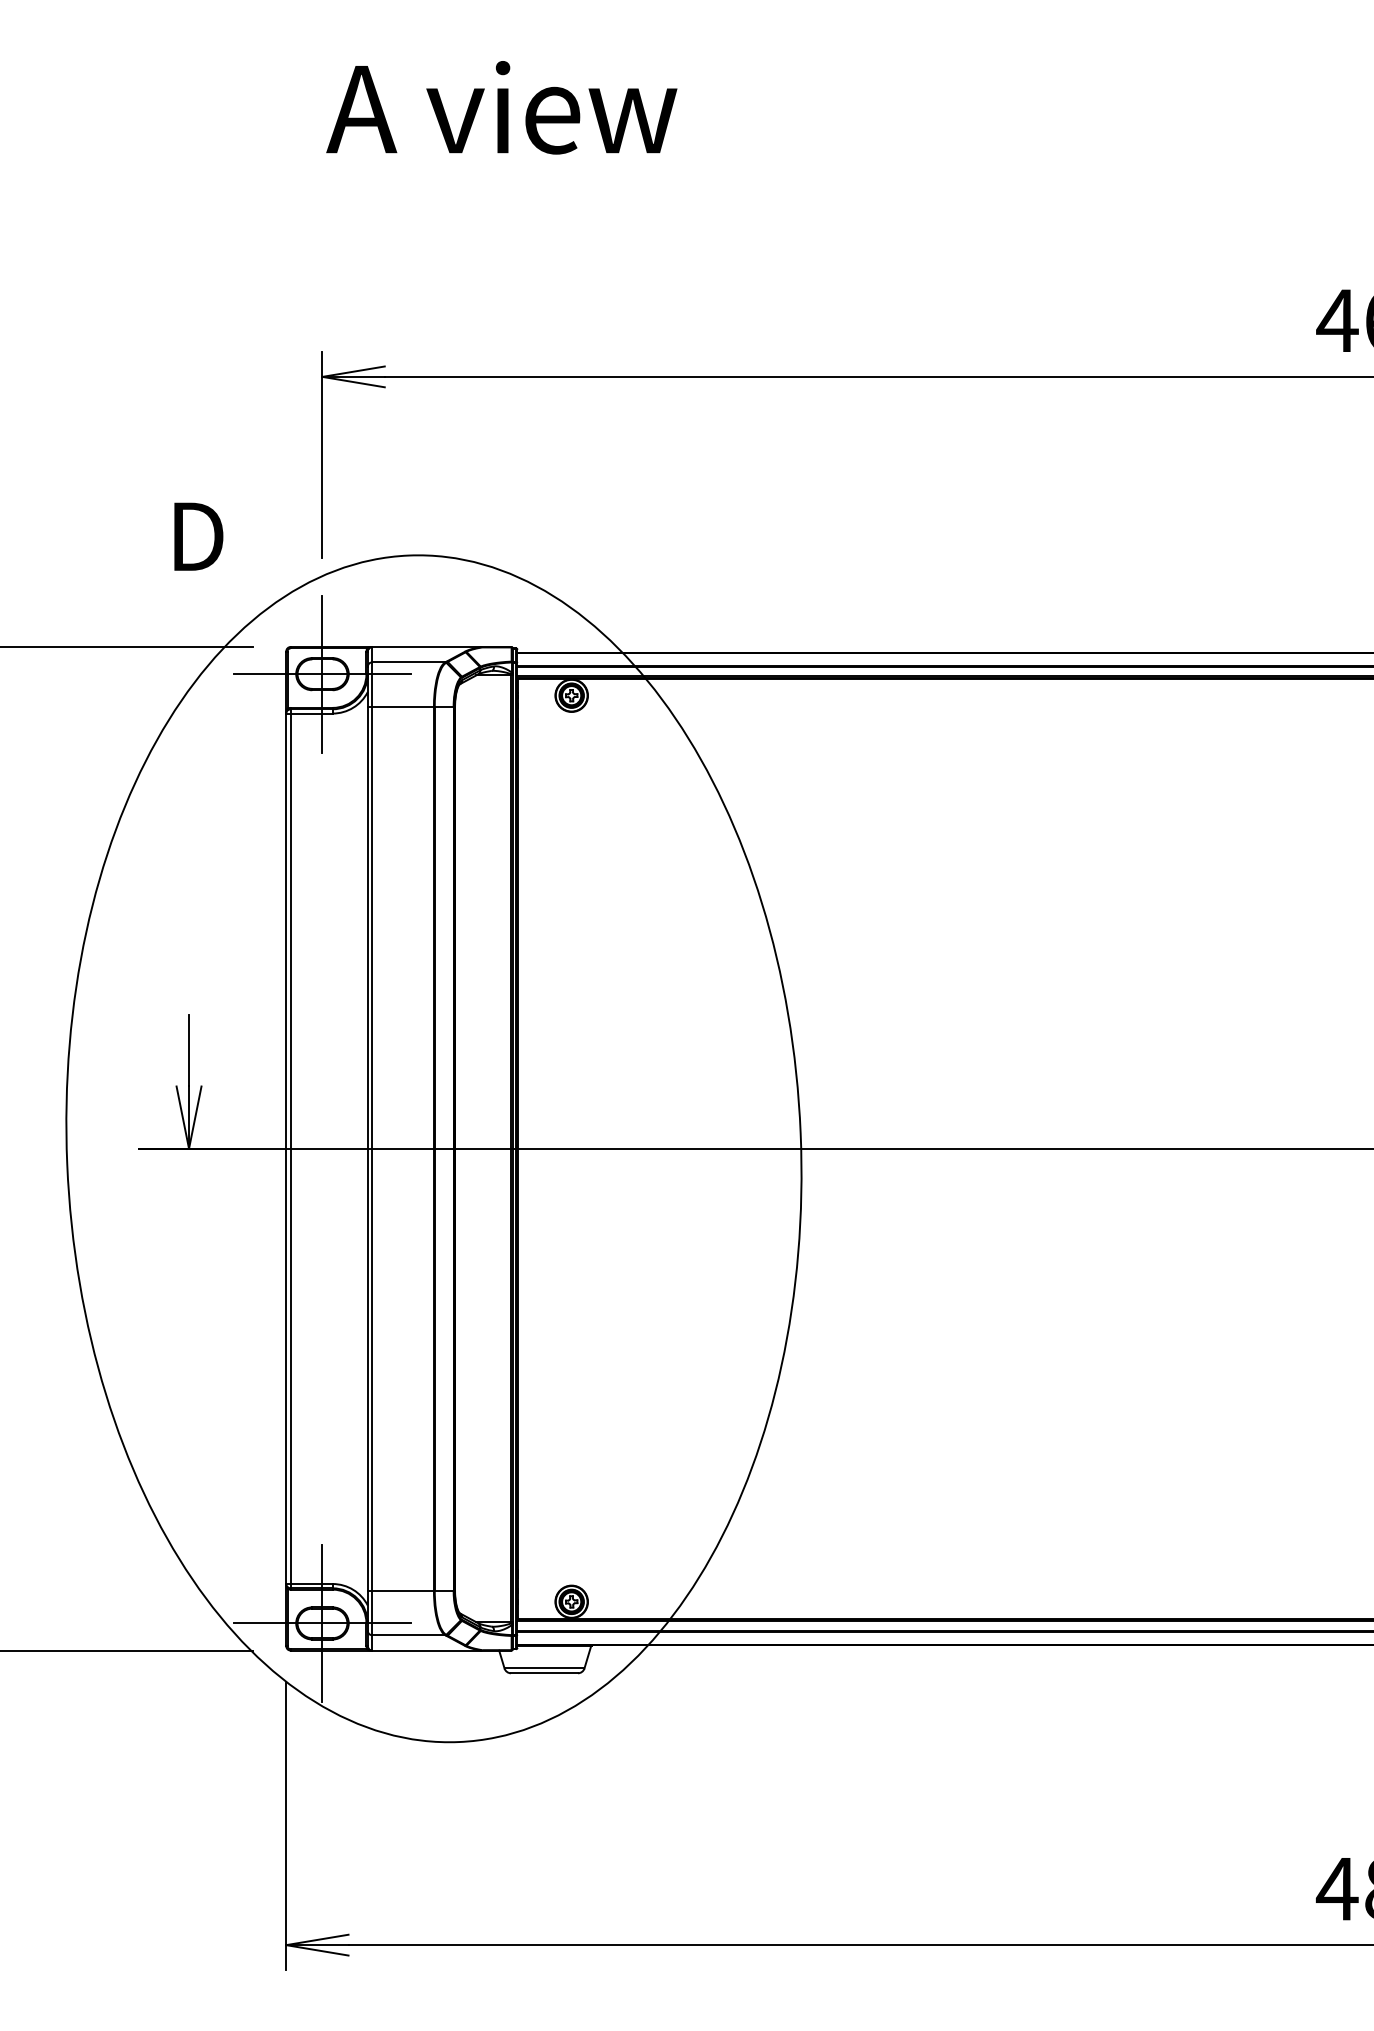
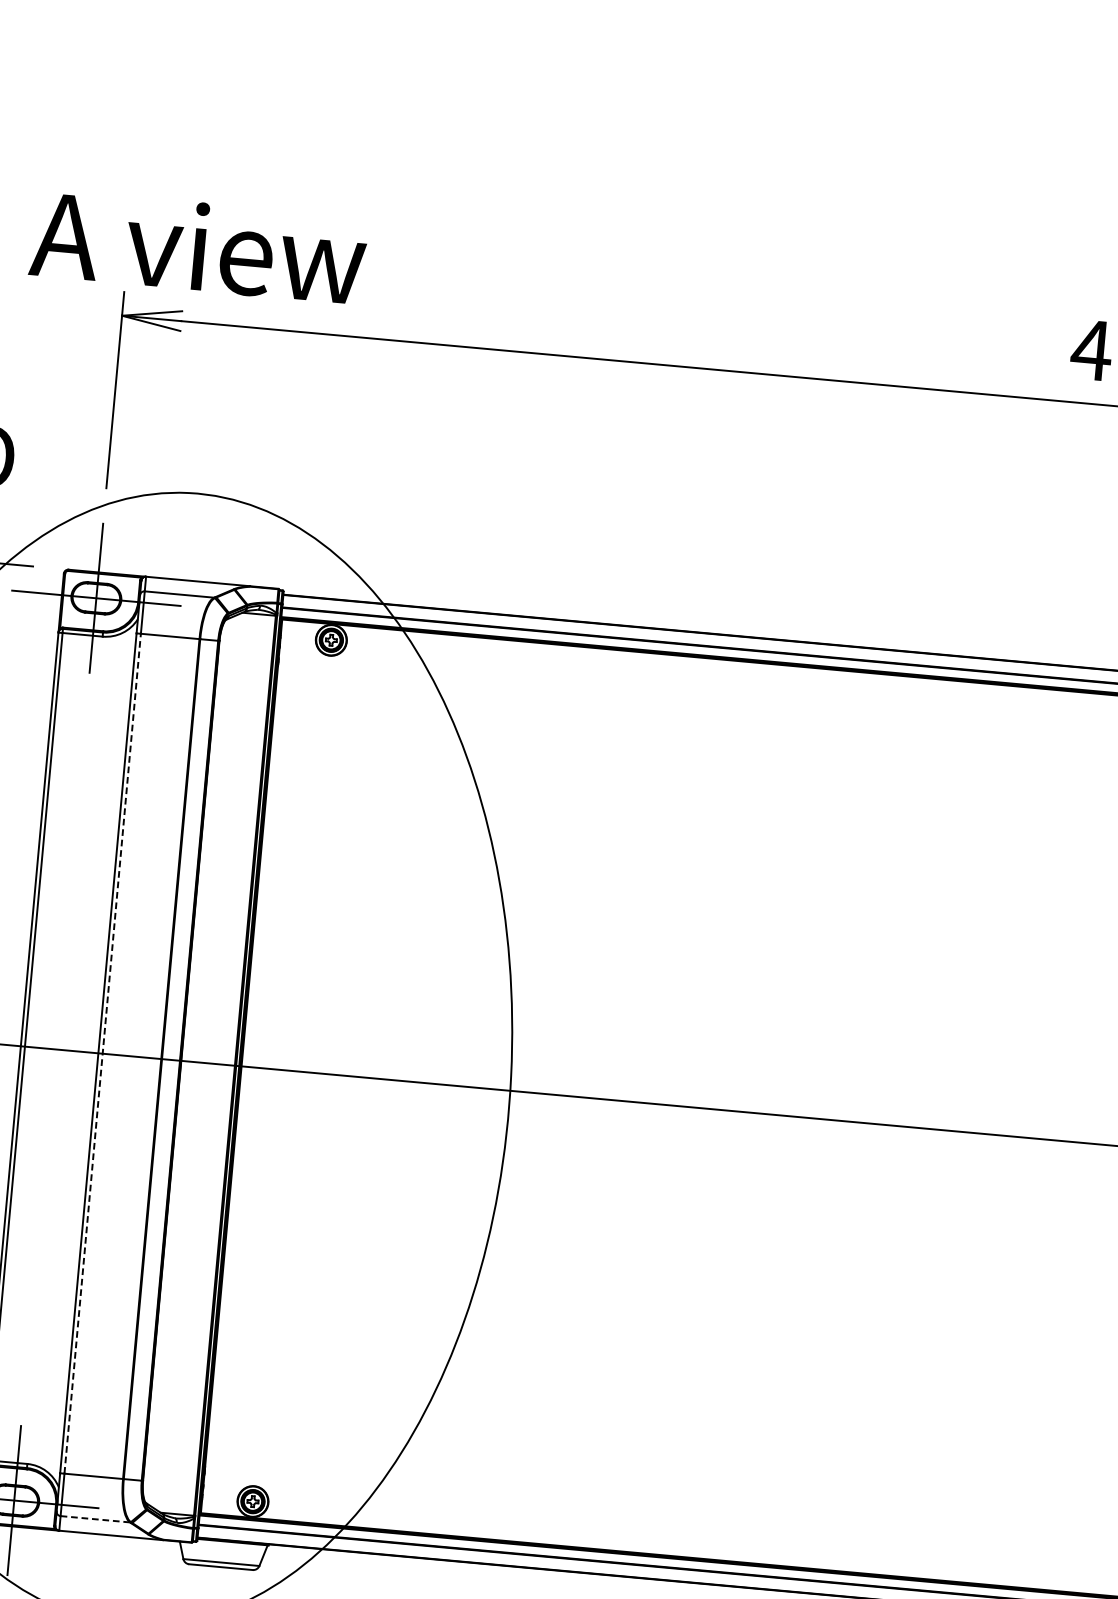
text: (501, 107) -> (198, 246), moved
line: (372, 1148) -> (102, 1053), solid -> dashed
line: (408, 1635) -> (94, 1519), solid -> dashed

